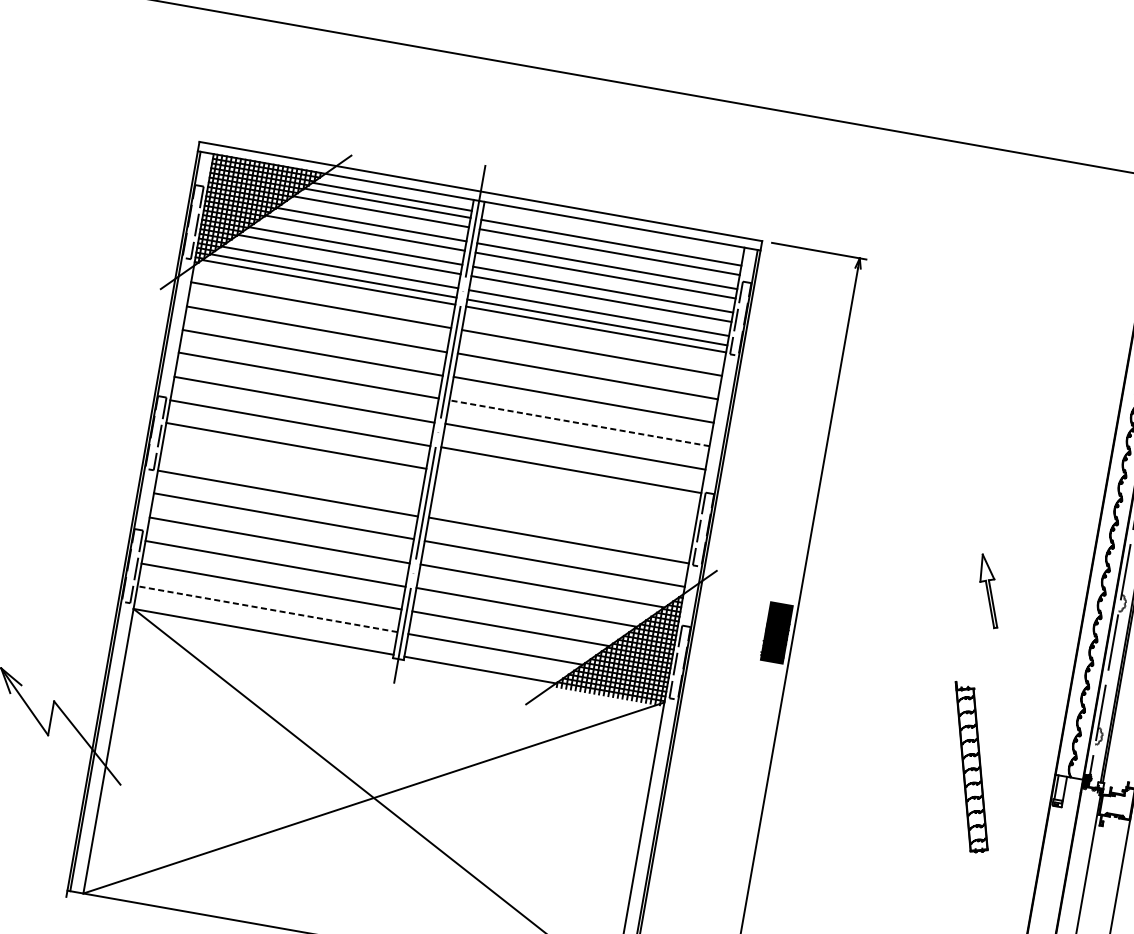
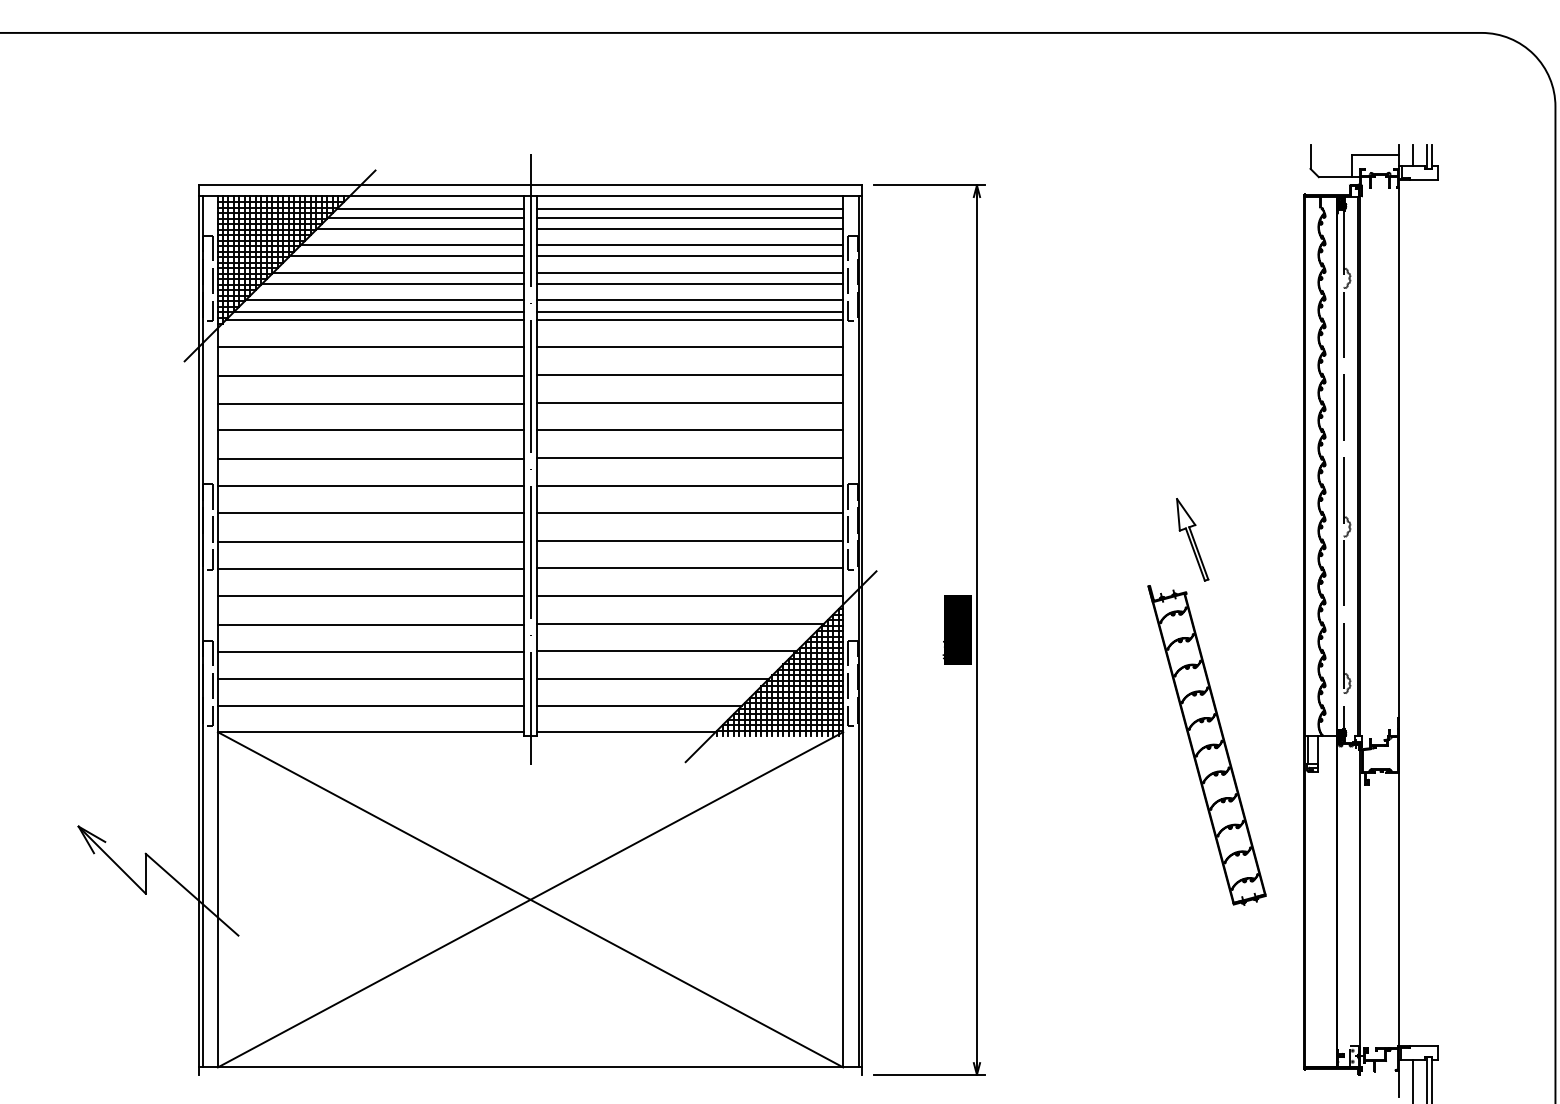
line: (612, 235) -> (689, 209), added
line: (579, 423) -> (689, 430), dashed -> solid
line: (291, 469) -> (370, 541), added
line: (566, 493) -> (689, 513), added
line: (562, 516) -> (689, 540), added
line: (267, 609) -> (370, 705), dashed -> solid
part: (970, 768) -> (1206, 745), size x1.67

